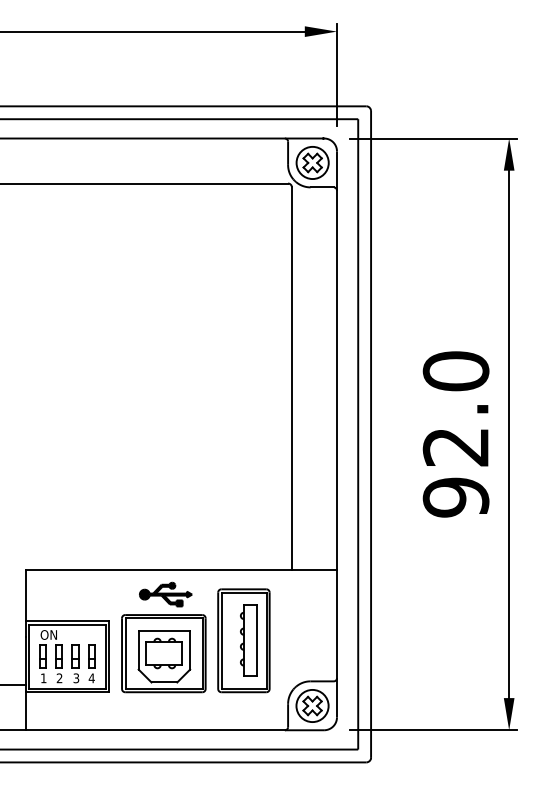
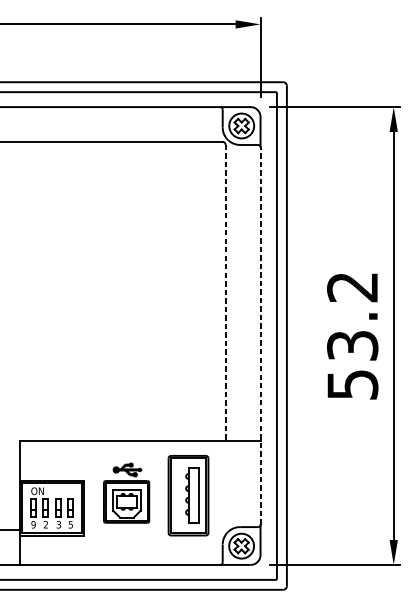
line: (291, 379) -> (225, 293), solid -> dashed
line: (336, 434) -> (260, 336), solid -> dashed
text: (455, 434) -> (352, 336), 92.0 -> 53.2
part: (163, 637) -> (126, 493), size x0.7
text: (43, 678) -> (33, 524), 1 -> 9
text: (91, 678) -> (70, 524), 4 -> 5

